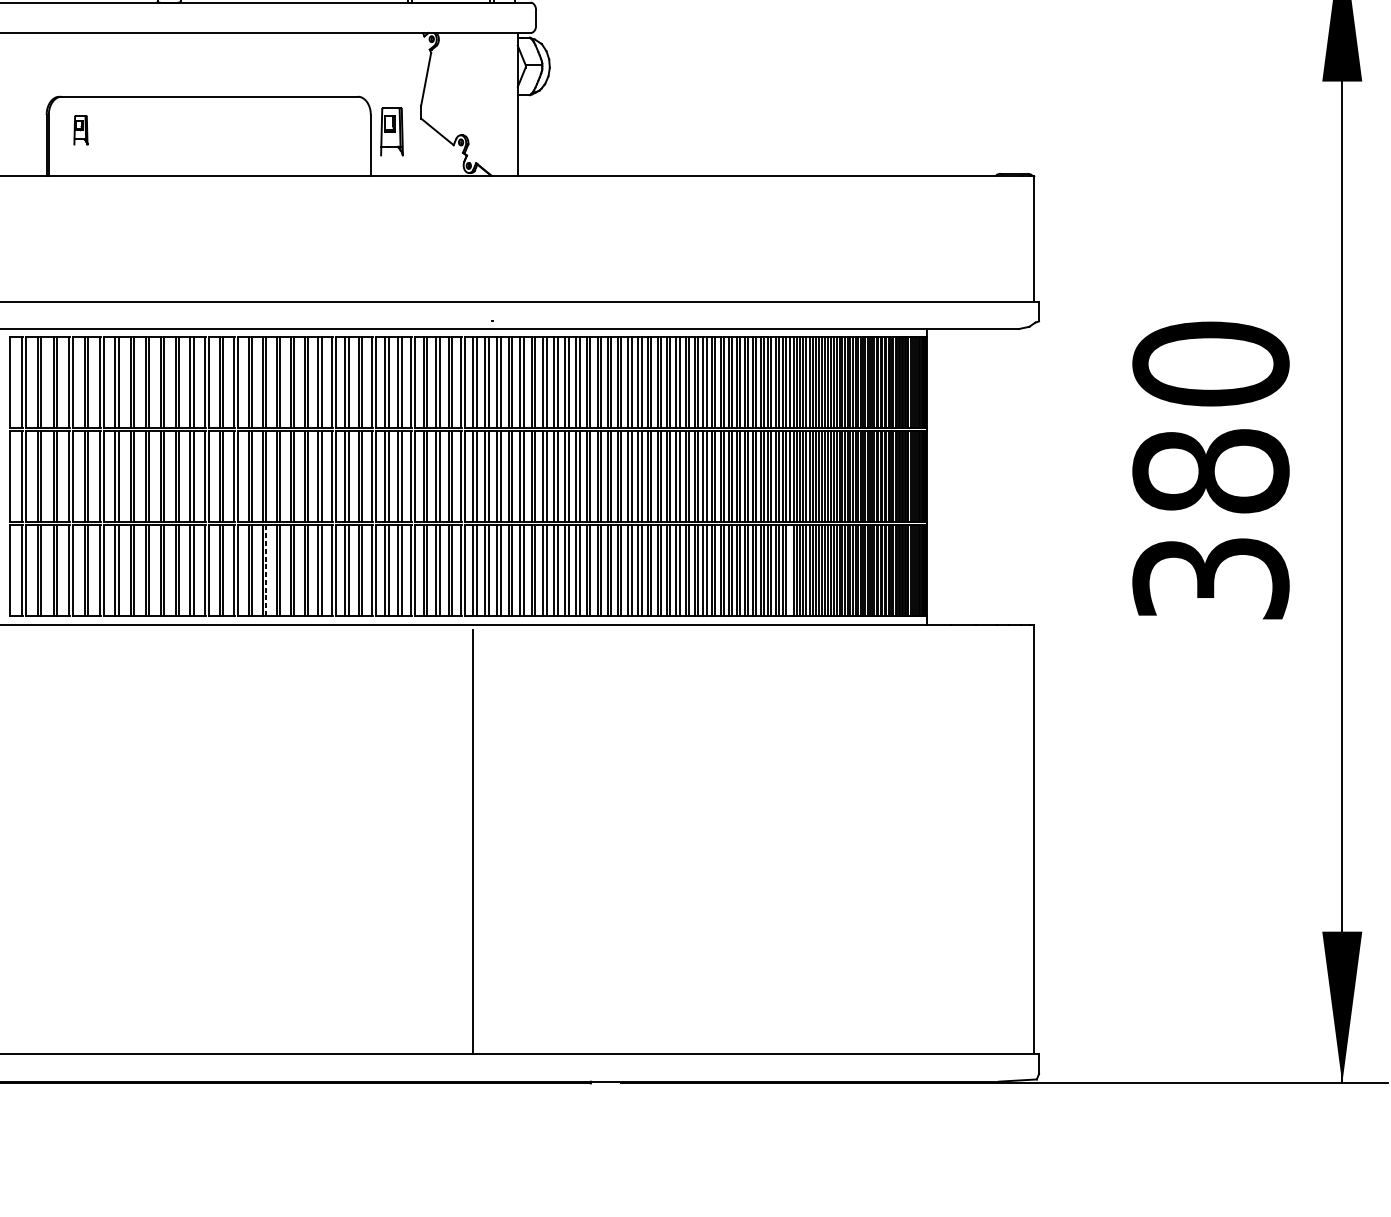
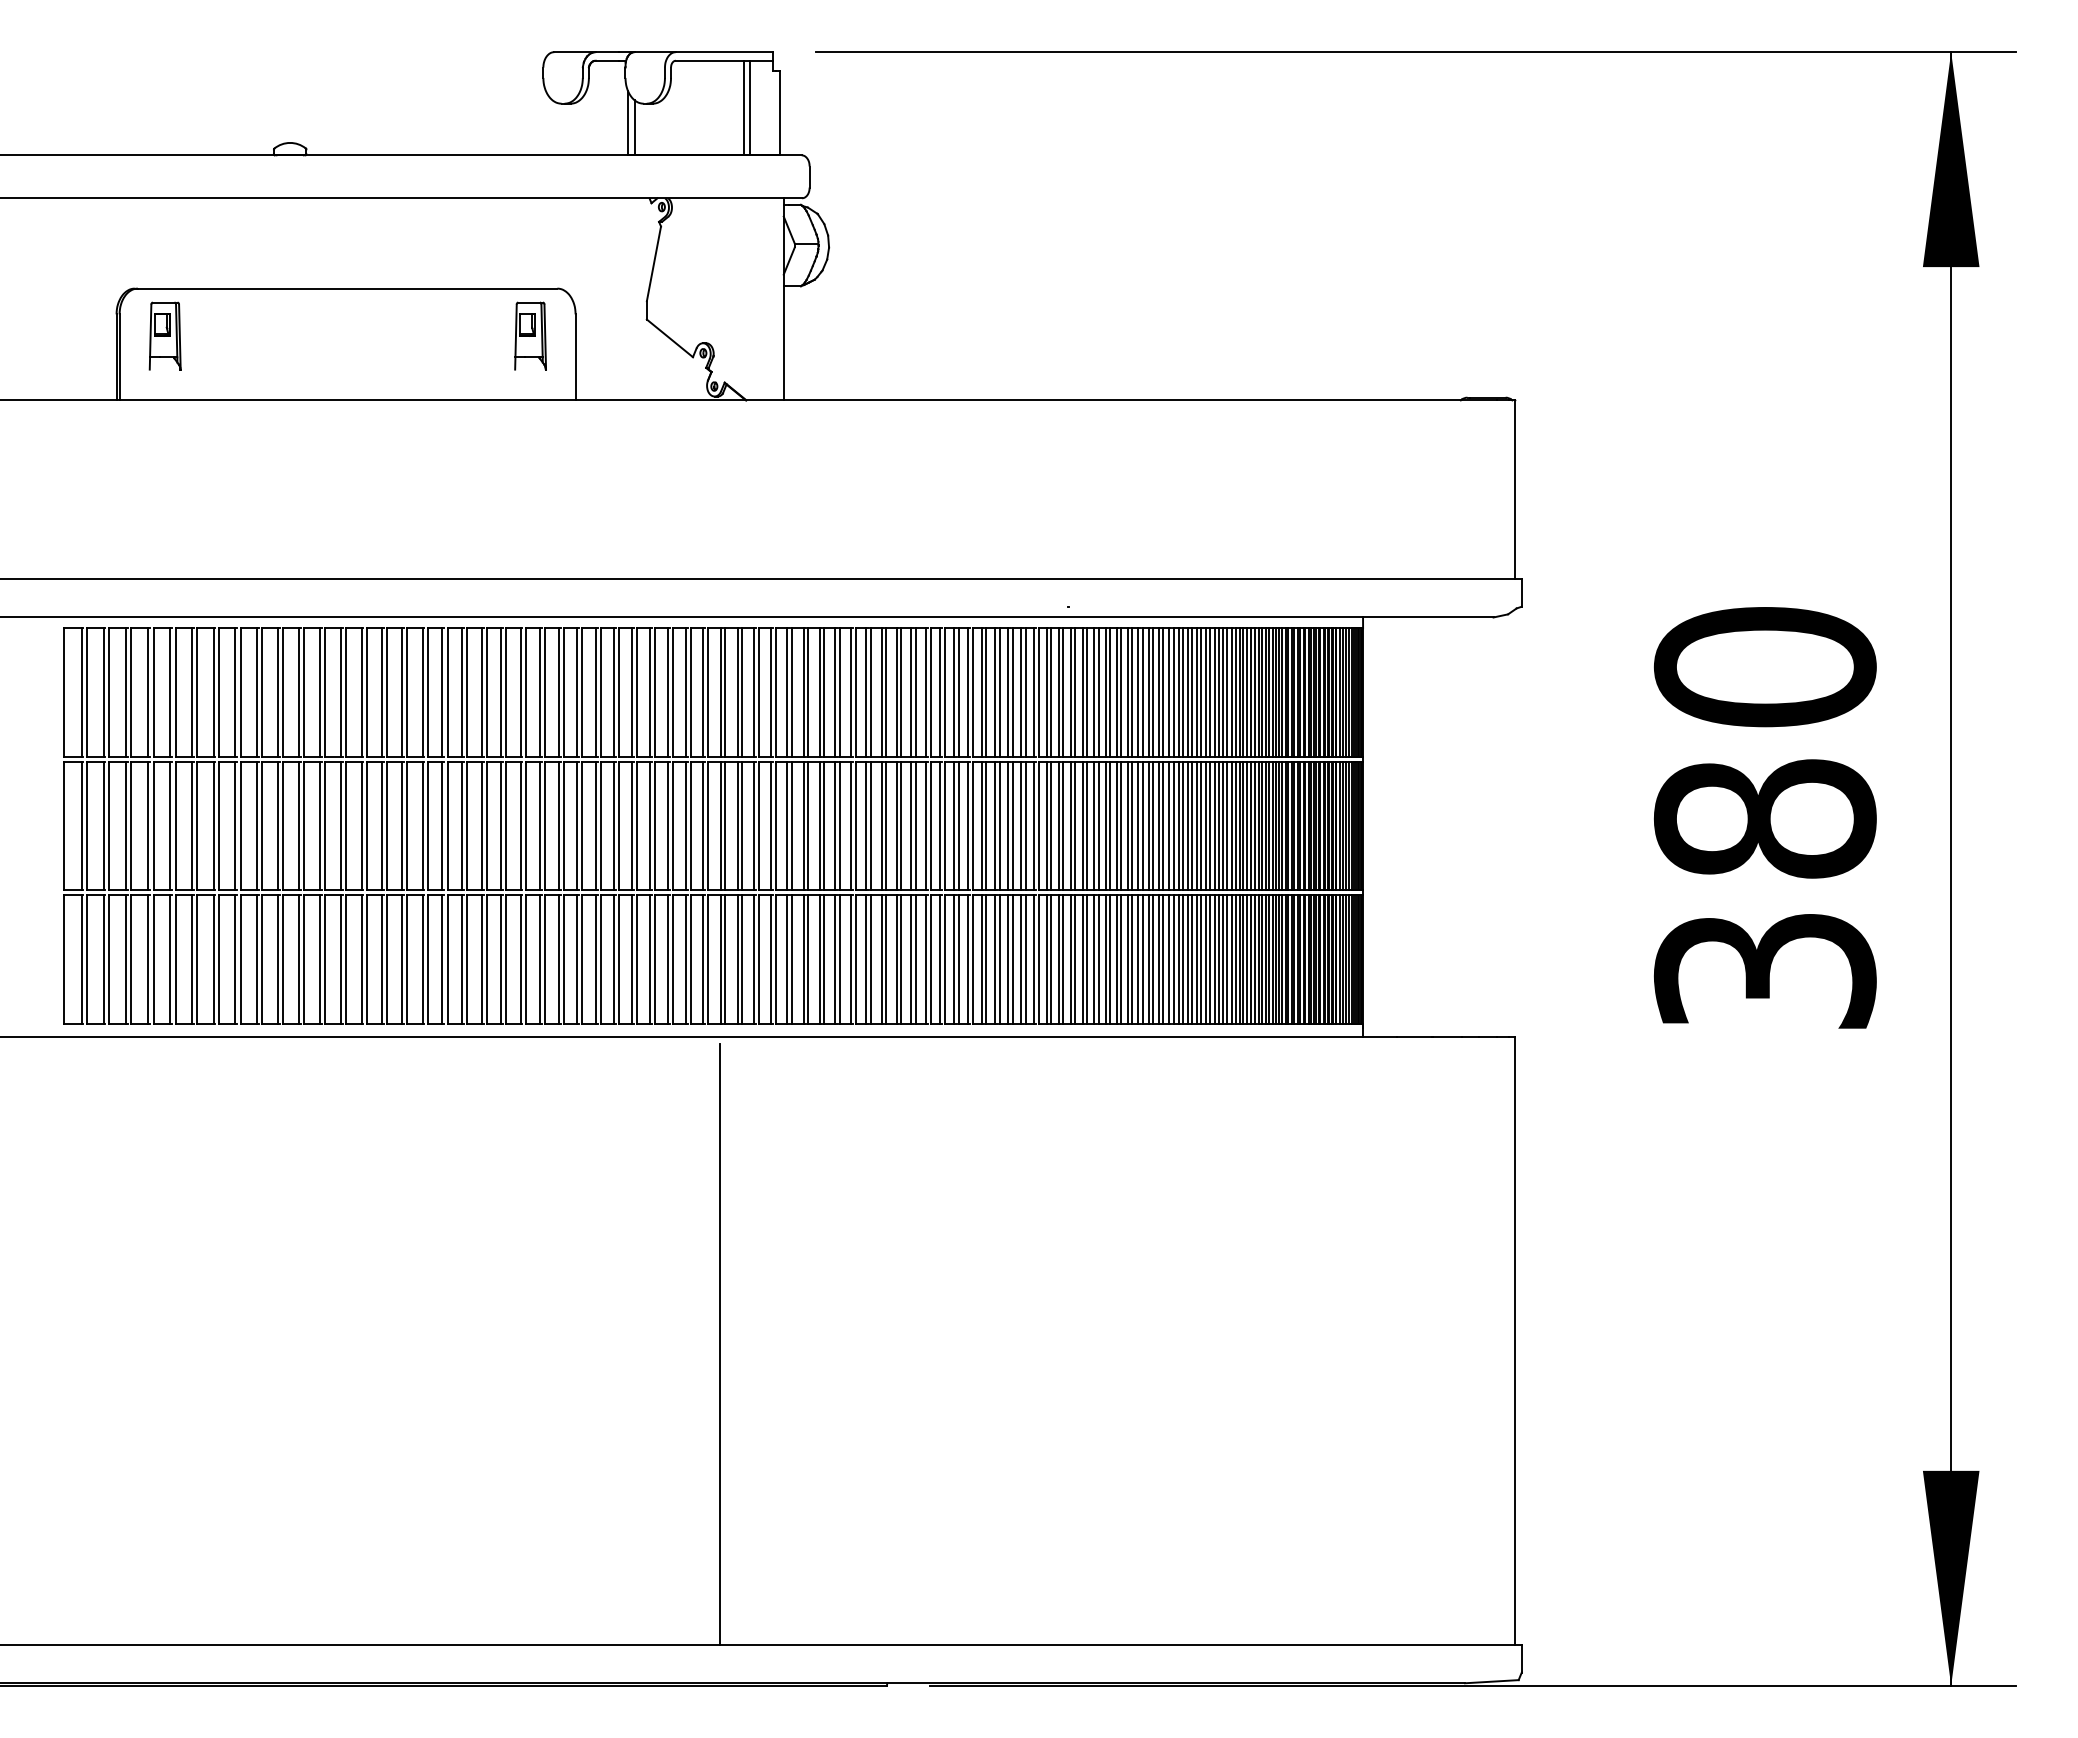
part: (80, 129) -> (164, 335), size x1.67
part: (391, 131) -> (530, 335), moved
line: (266, 569) -> (427, 958), dashed -> solid
line: (789, 569) -> (1168, 958), added

